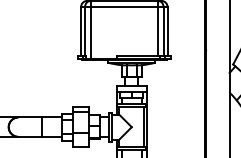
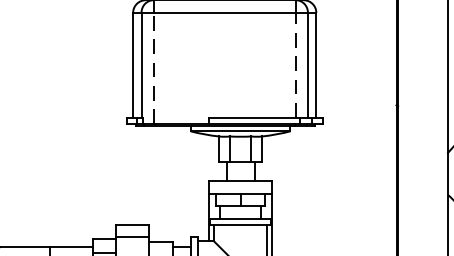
line: (157, 31) -> (295, 64), solid -> dashed
line: (90, 32) -> (153, 67), solid -> dashed

